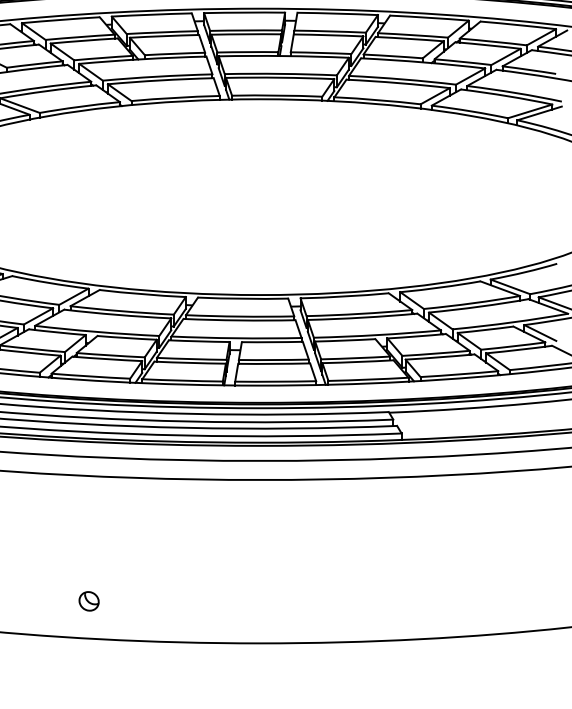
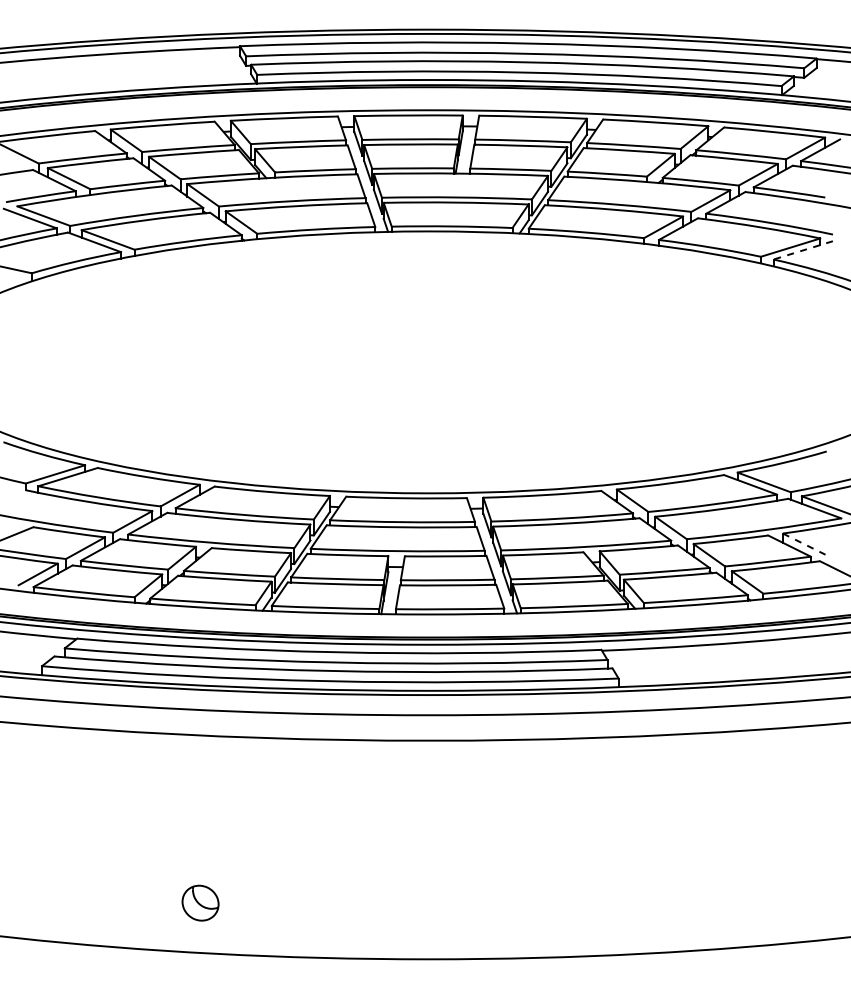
line: (539, 113) -> (802, 250), solid -> dashed
line: (540, 333) -> (804, 544), solid -> dashed
part: (89, 600) -> (200, 902), size x1.4

